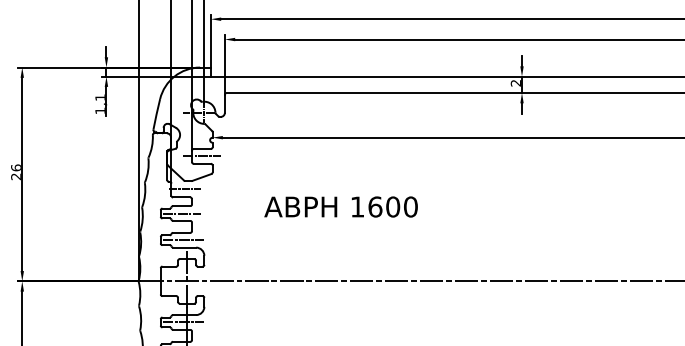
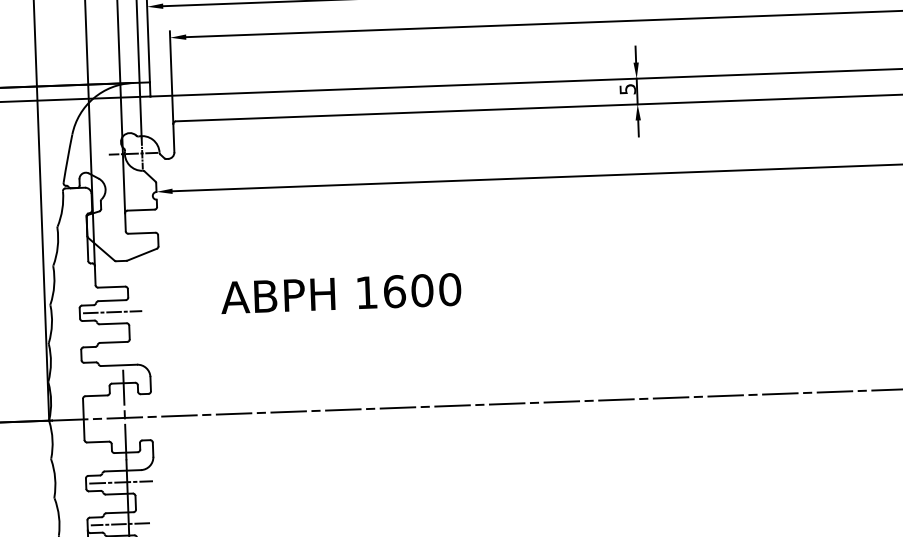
text: (515, 83) -> (626, 89), 2 -> 5
line: (202, 156) -> (141, 221), removed
line: (184, 189) -> (115, 274), removed
text: (340, 206) -> (340, 292), moved
line: (182, 240) -> (115, 354), removed

